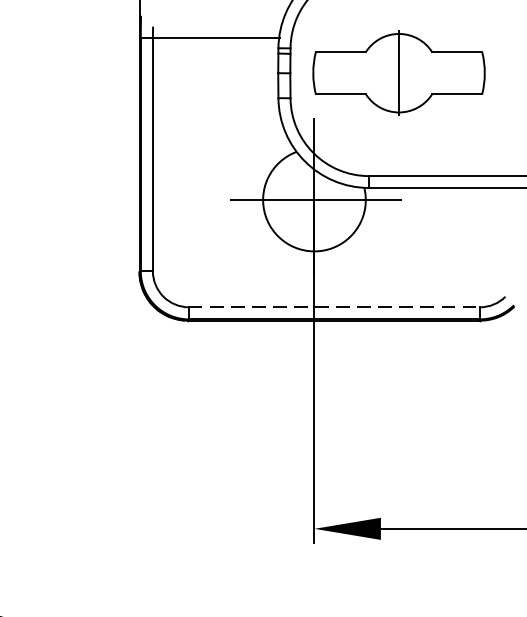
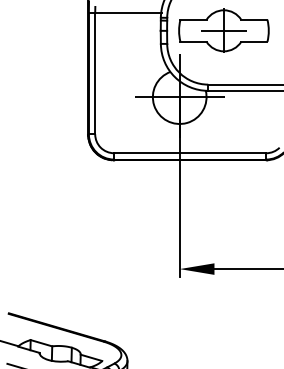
line: (398, 72) -> (223, 30), added
line: (335, 307) -> (190, 153), dashed -> solid

